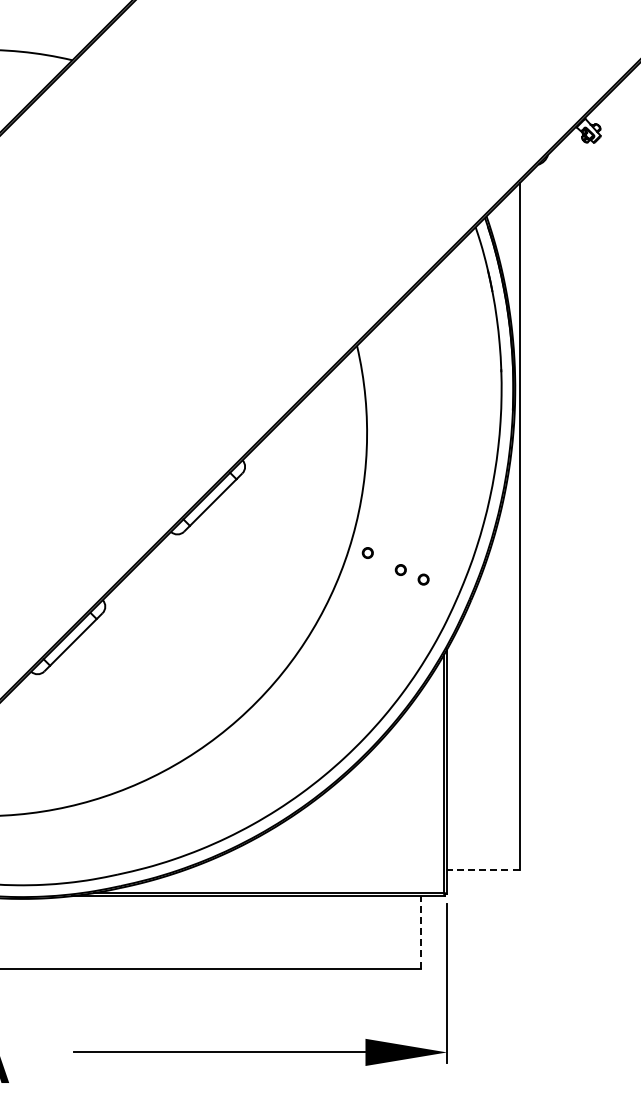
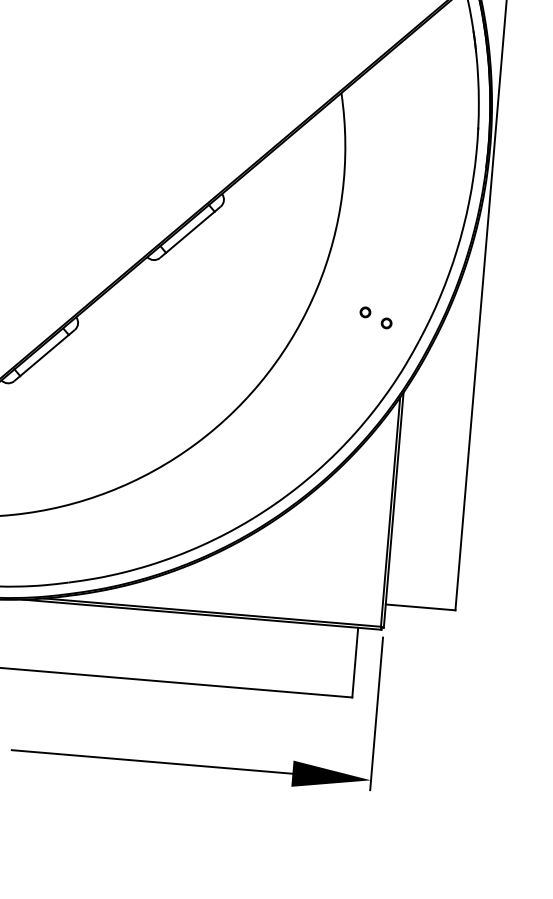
part: (367, 552) -> (334, 292), removed
line: (482, 869) -> (419, 607), dashed -> solid
line: (420, 931) -> (355, 661), dashed -> solid

